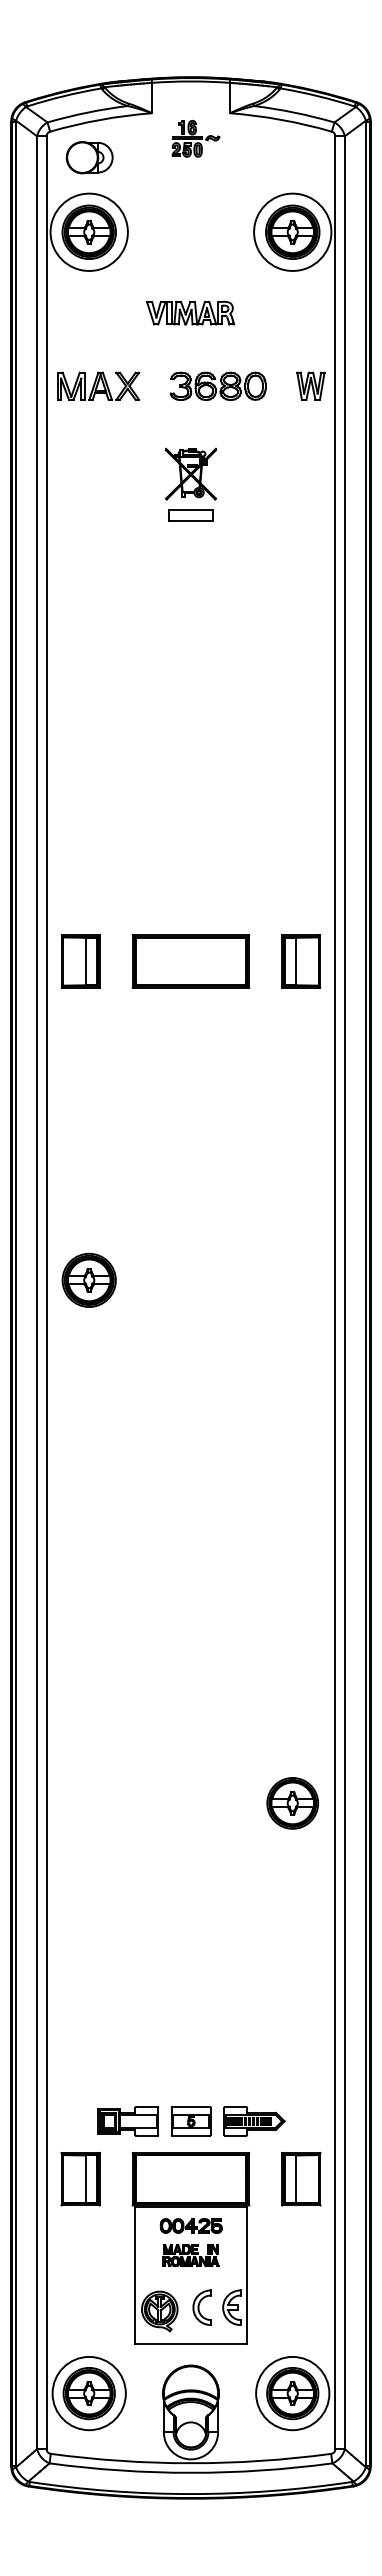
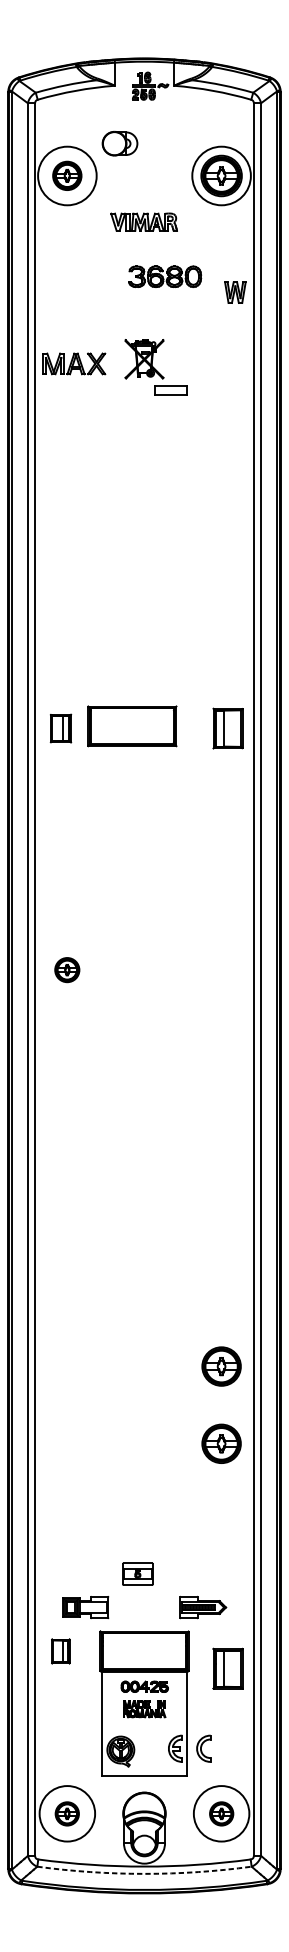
part: (195, 138) -> (150, 85), moved
part: (89, 157) -> (119, 143), moved
part: (88, 231) -> (66, 175), size x0.7
part: (190, 312) -> (144, 221), moved
part: (98, 385) -> (74, 363), moved
part: (217, 385) -> (164, 276), moved
part: (190, 515) -> (170, 390), moved
part: (80, 961) -> (60, 728), size x0.7
part: (190, 961) -> (131, 726), moved
part: (88, 1279) -> (66, 969), size x0.6
part: (292, 1905) -> (221, 1443), added
part: (128, 2121) -> (85, 1607), moved
part: (190, 2121) -> (137, 1574), moved
part: (254, 2121) -> (203, 1607), moved
part: (301, 2178) -> (228, 1668), moved
part: (80, 2179) -> (60, 1651), size x0.6
part: (201, 2307) -> (203, 1748), moved
part: (88, 2393) -> (66, 1813), size x0.6
part: (292, 2393) -> (221, 1813), size x0.6
arc: (190, 2472) -> (144, 1873), solid -> dashed

